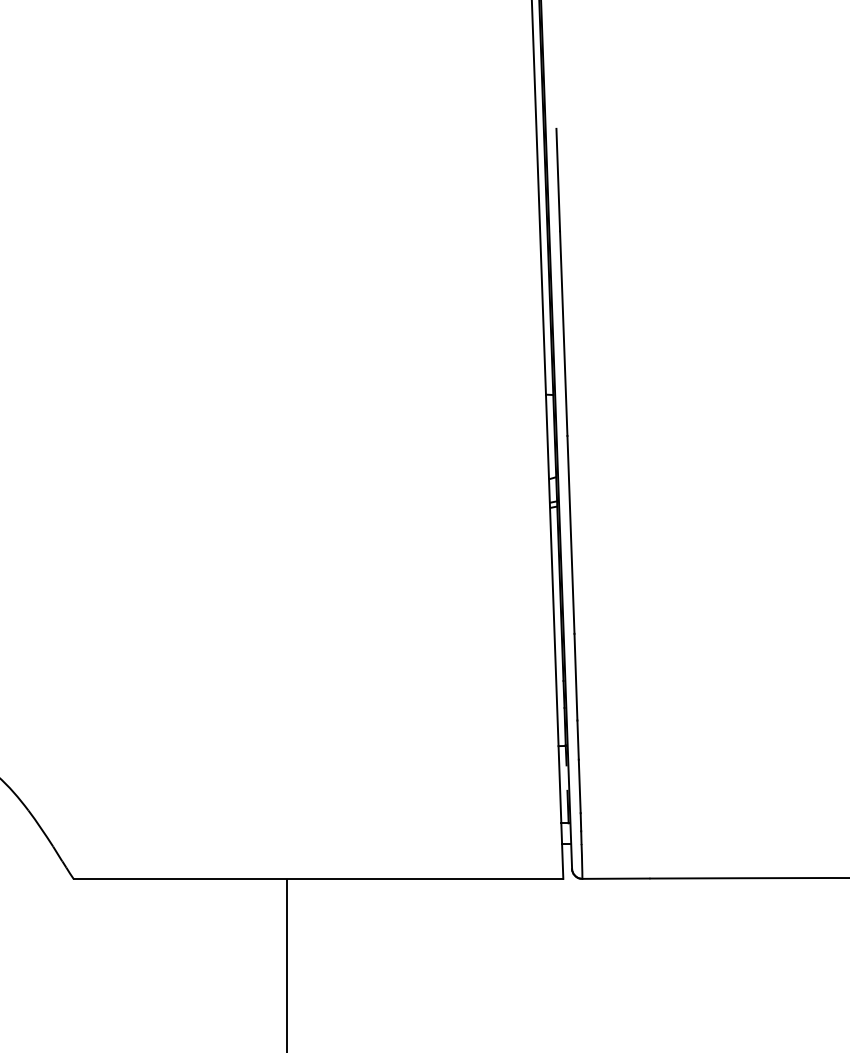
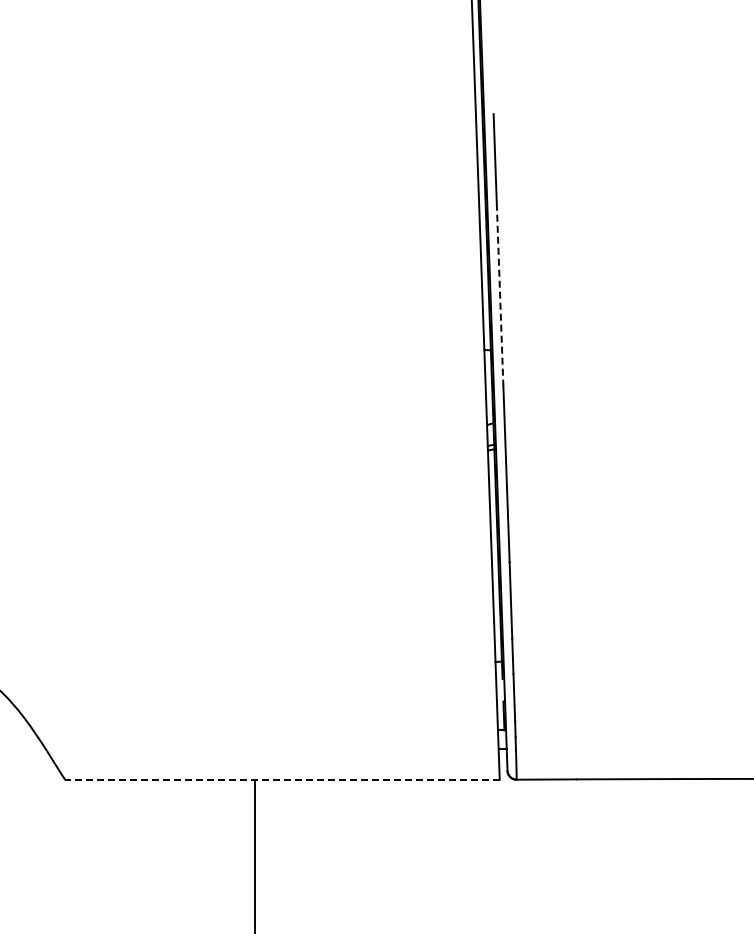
line: (564, 333) -> (500, 295), solid -> dashed
line: (318, 878) -> (282, 779), solid -> dashed

